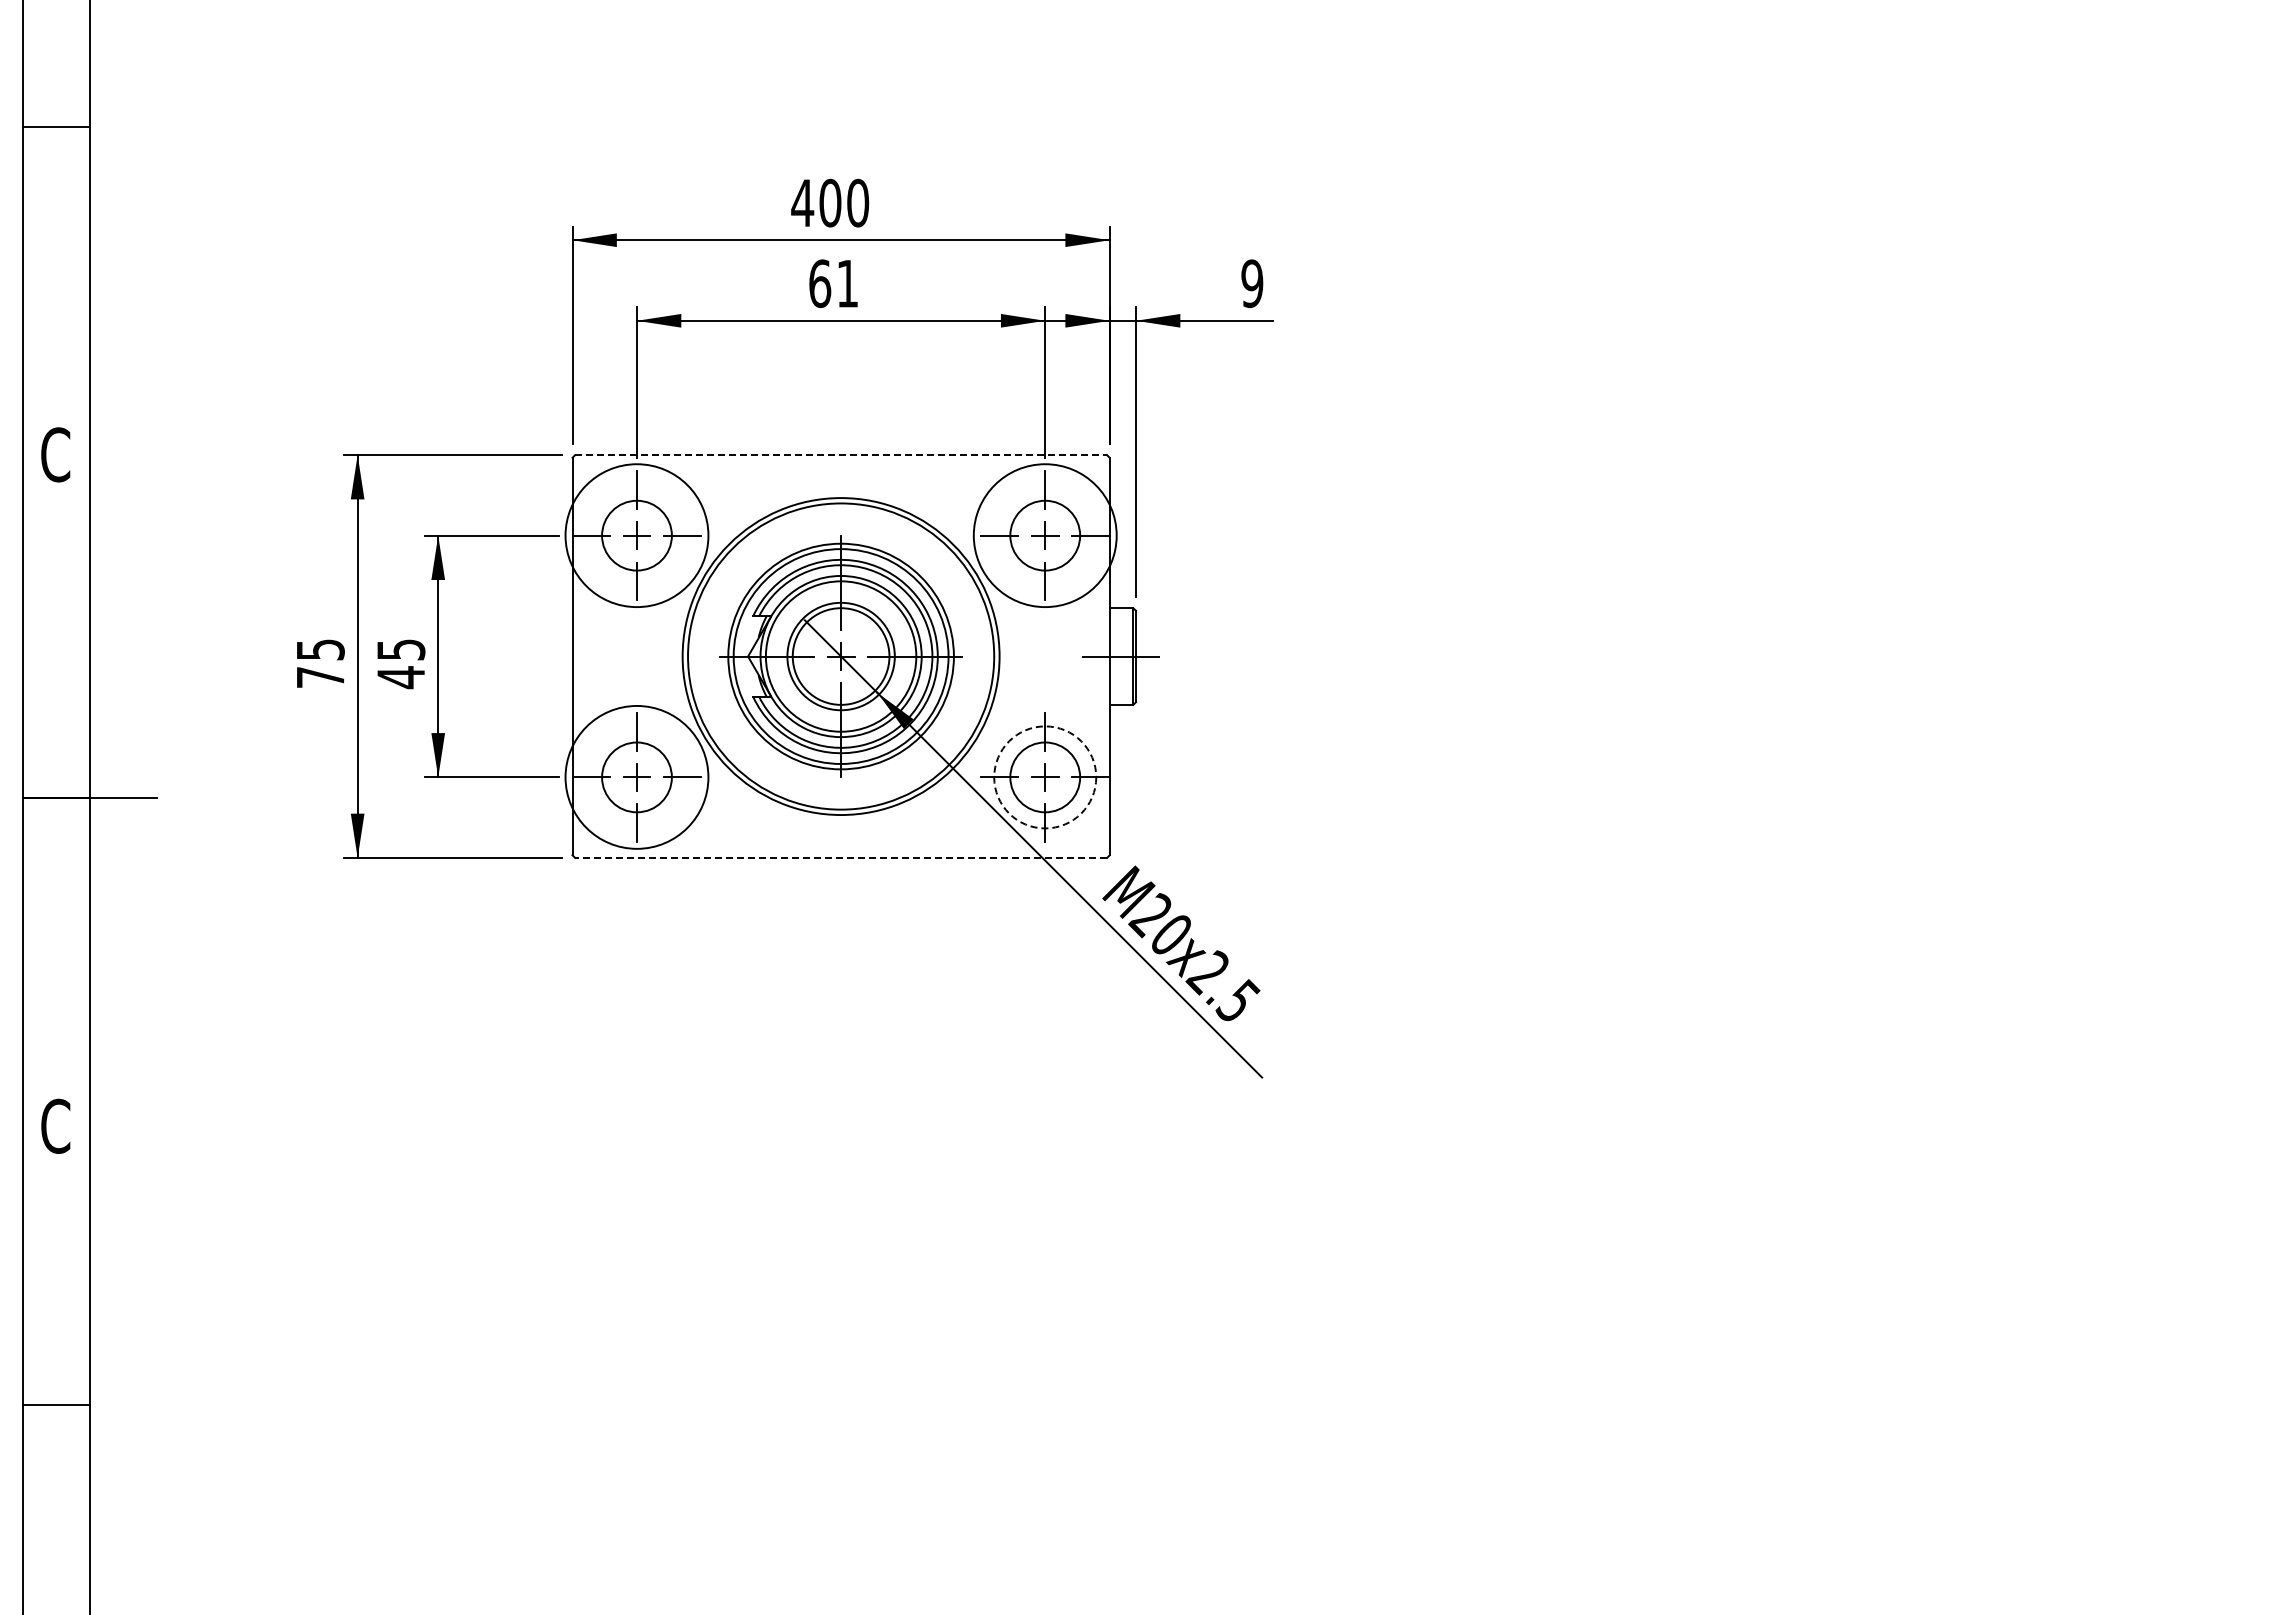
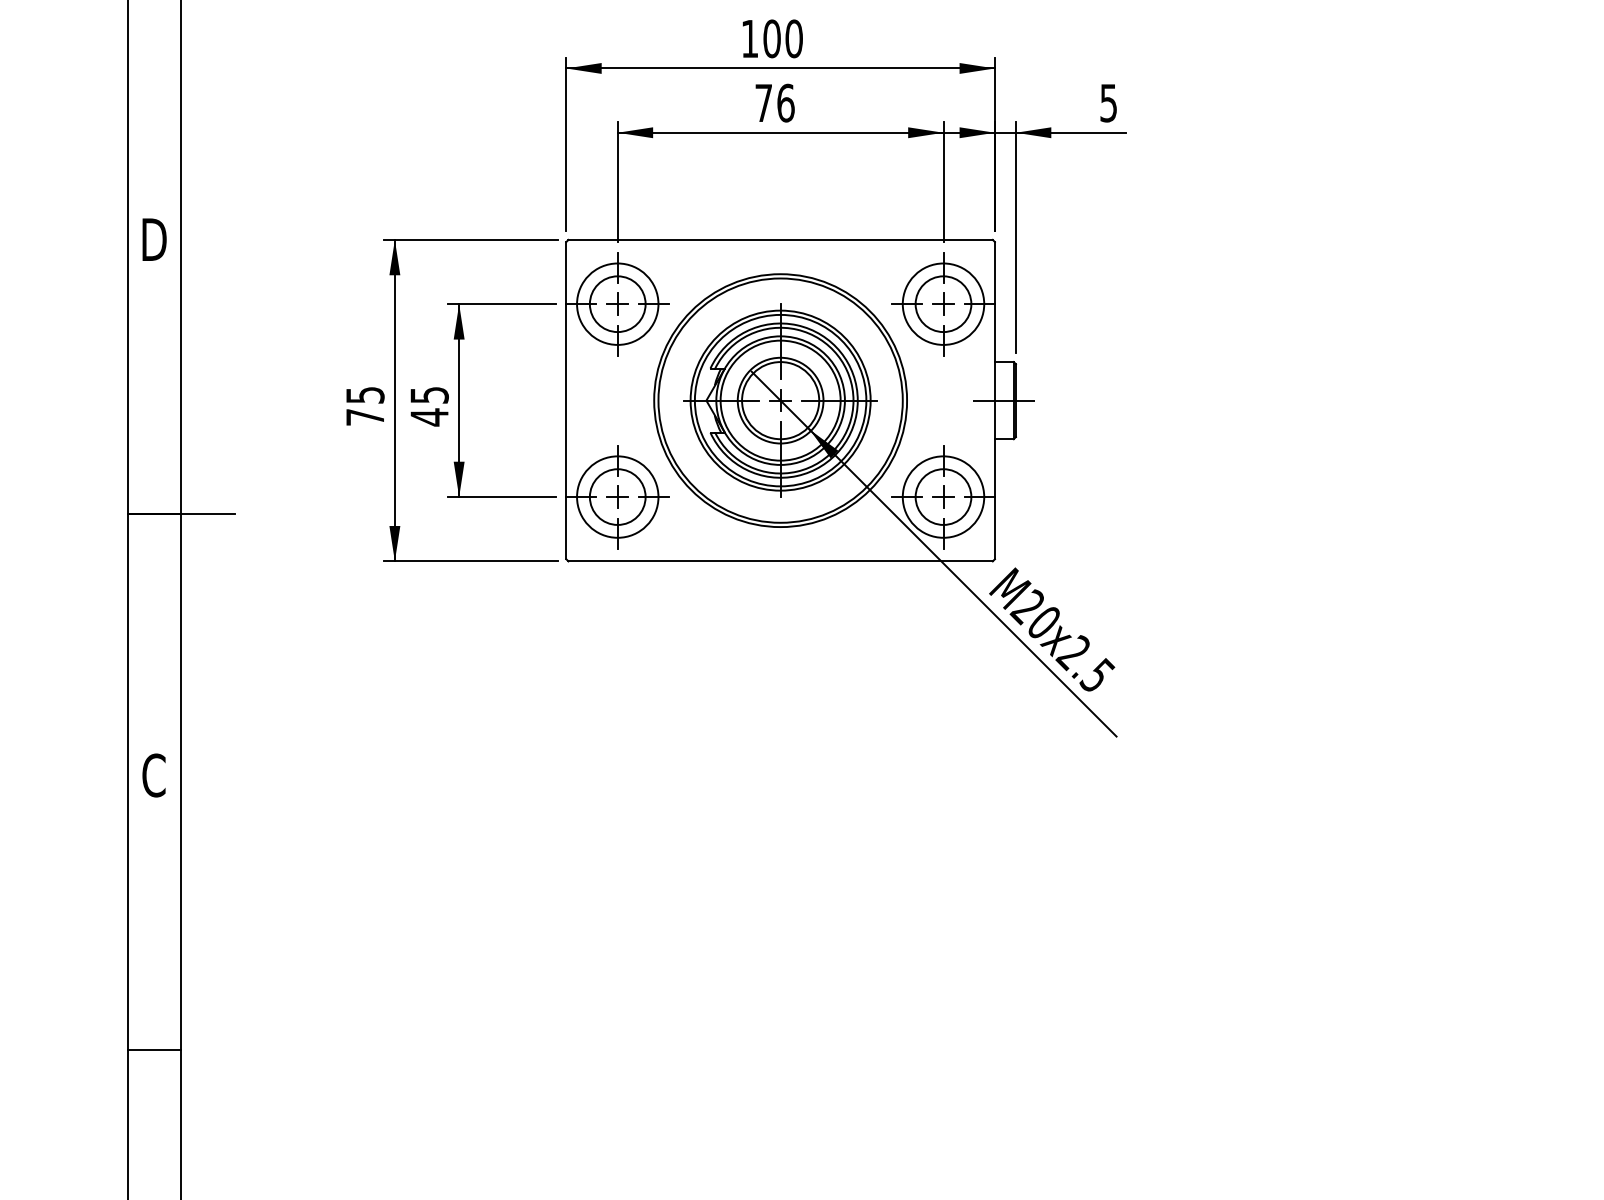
text: (802, 202) -> (749, 38), 400 -> 100
text: (833, 283) -> (774, 102), 61 -> 76
text: (1252, 283) -> (1108, 102), 9 -> 5
text: (56, 454) -> (154, 239), C -> D
line: (841, 455) -> (780, 240), dashed -> solid
circle: (636, 535) -> (617, 304), size x0.71
circle: (1045, 535) -> (943, 304), size x0.71
circle: (636, 777) -> (617, 497), size x0.71
circle: (1045, 777) -> (943, 497), dashed -> solid
line: (841, 857) -> (780, 560), dashed -> solid
line: (55, 1404) -> (153, 1049), moved

